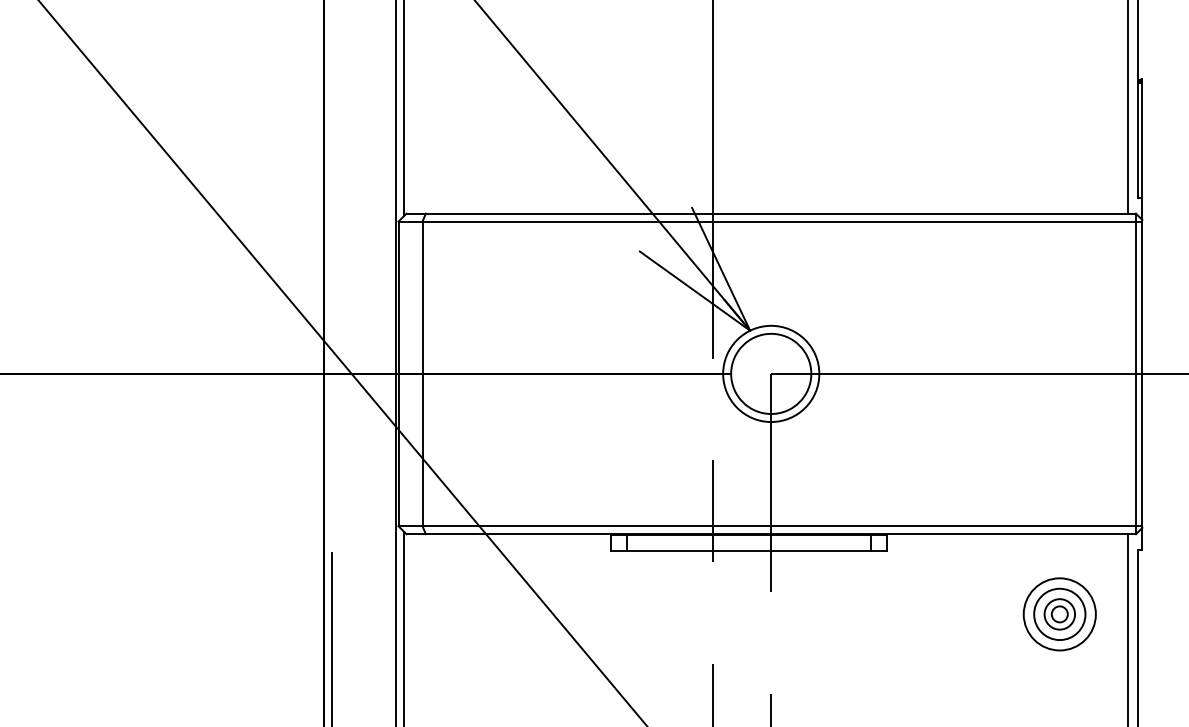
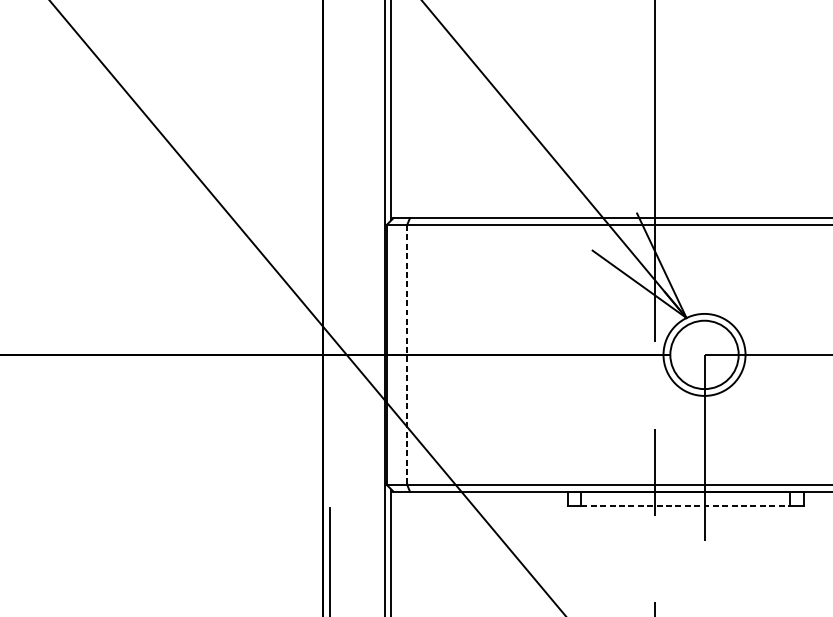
line: (422, 374) -> (407, 355), solid -> dashed
line: (749, 551) -> (685, 506), solid -> dashed

